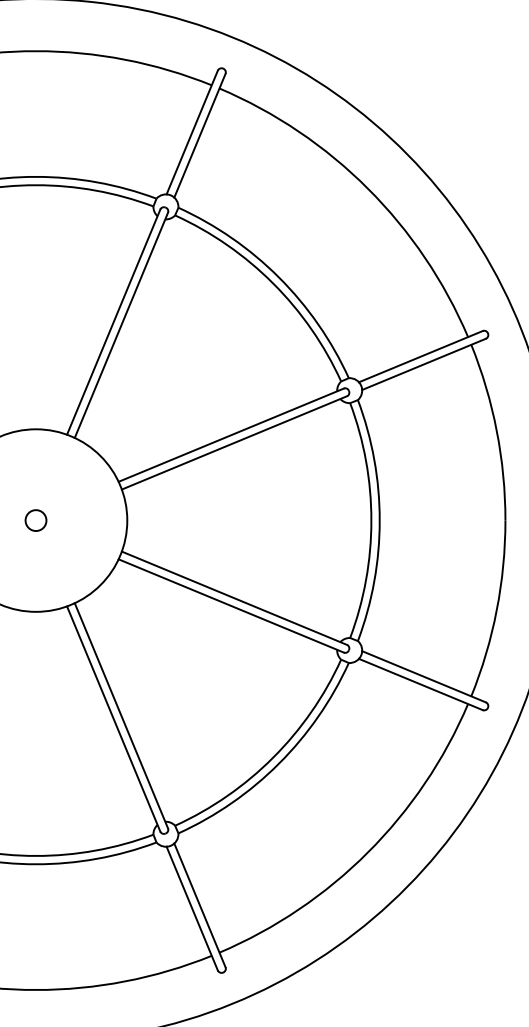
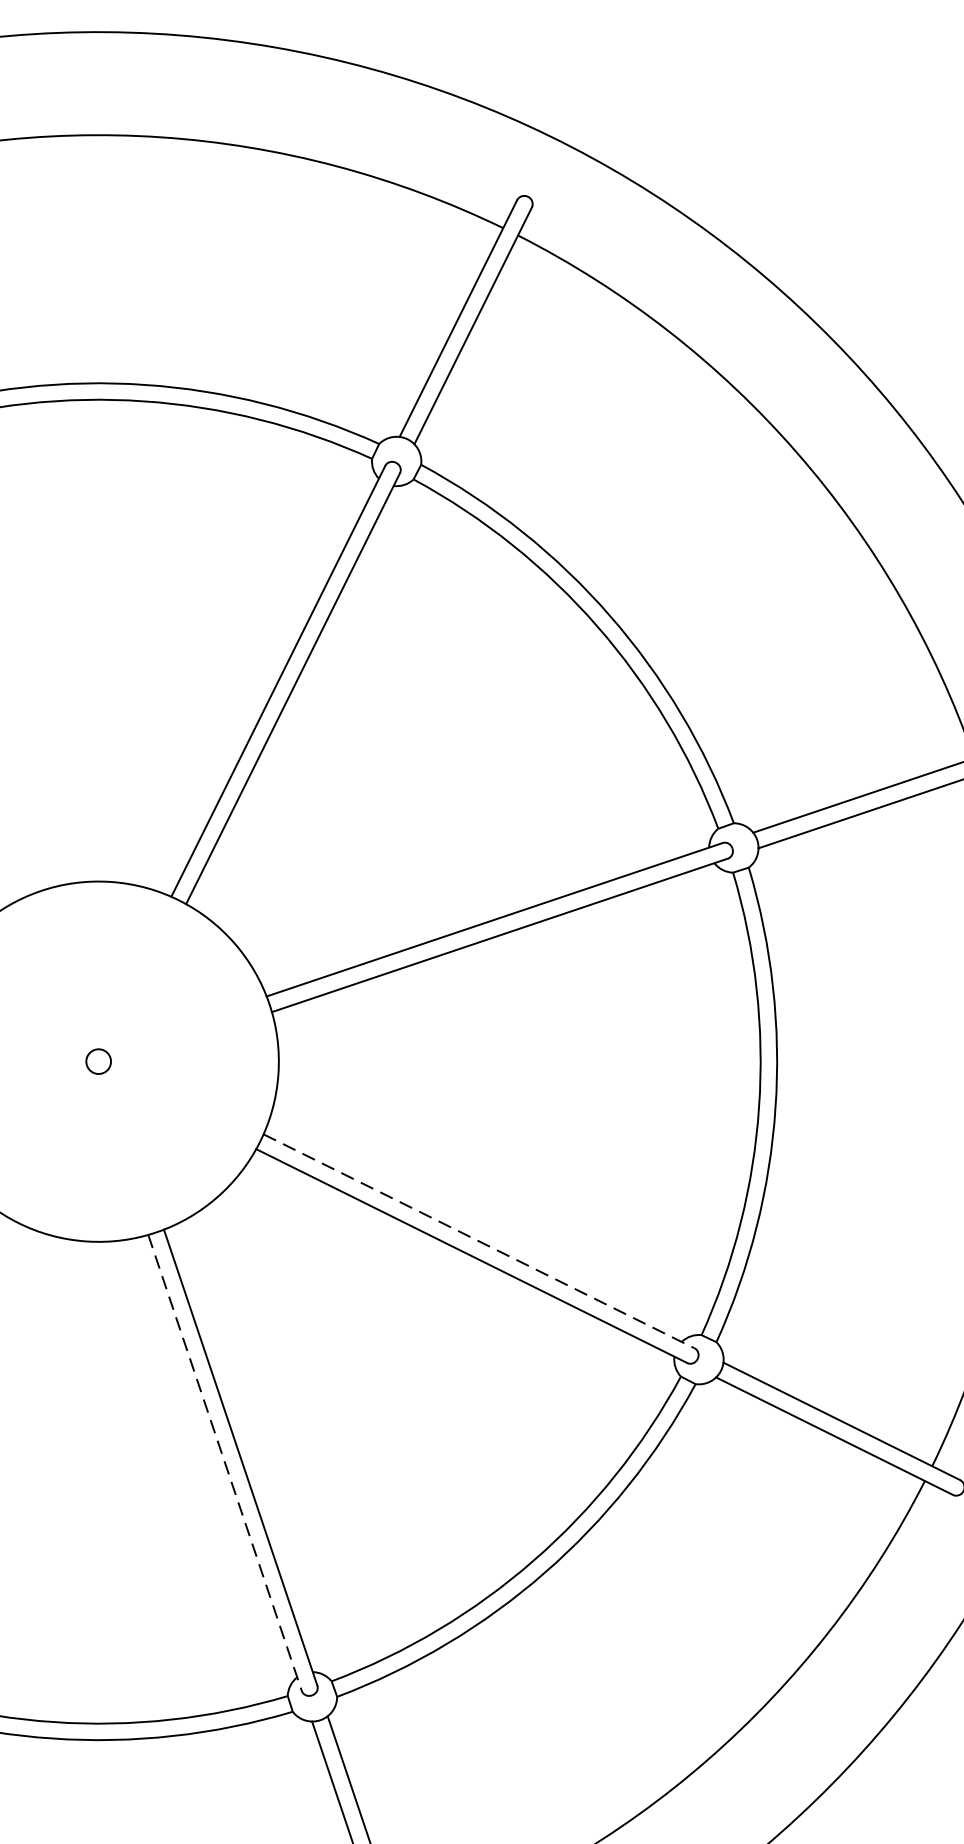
circle: (35, 520) -> (97, 1061), size x0.6
line: (234, 598) -> (479, 1241), solid -> dashed
line: (113, 719) -> (224, 1463), solid -> dashed

